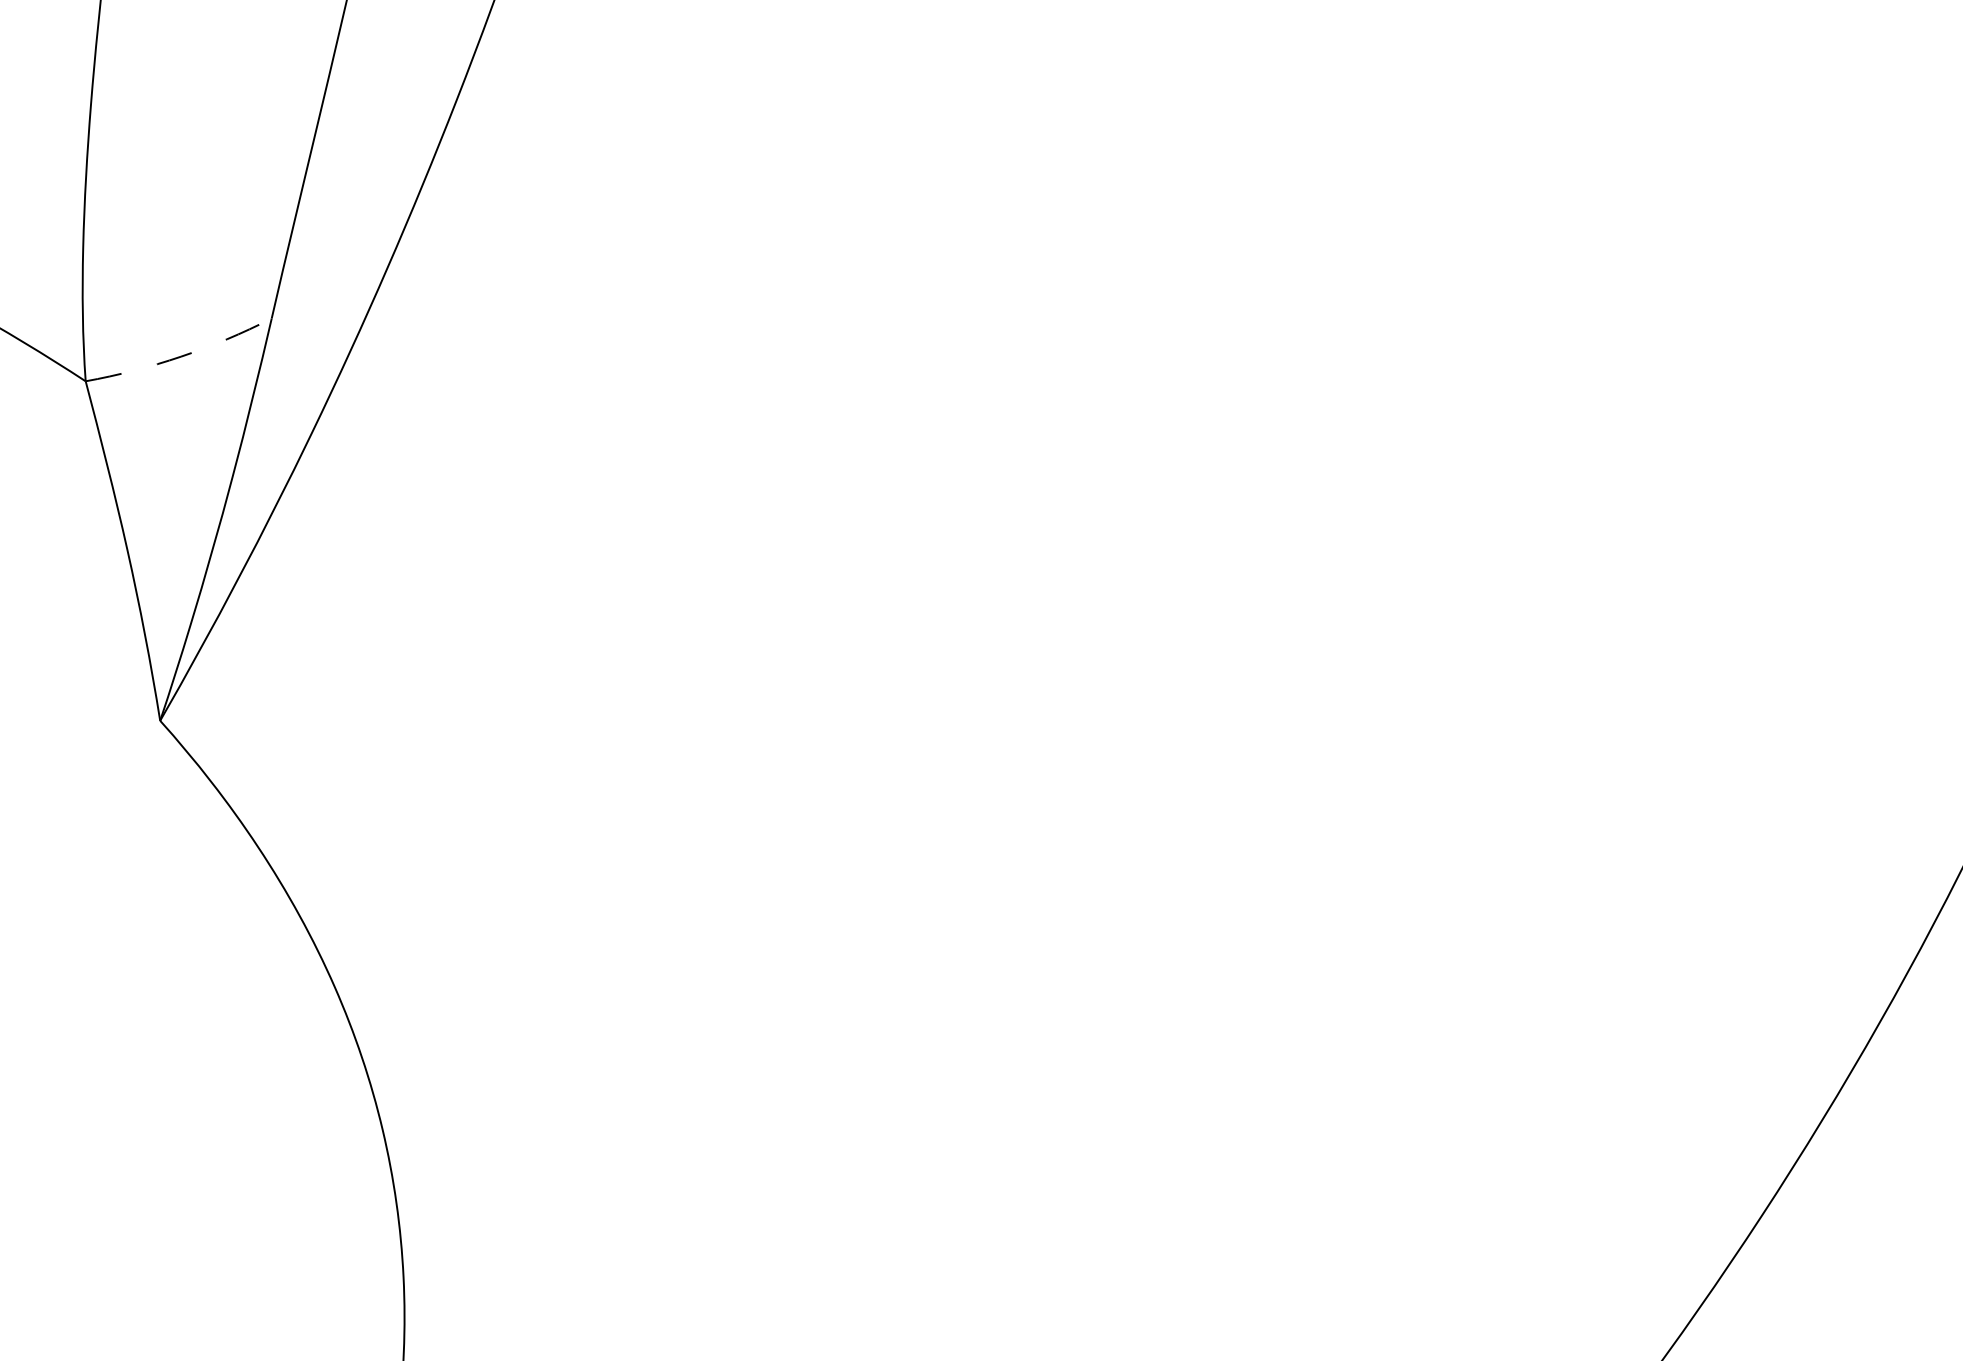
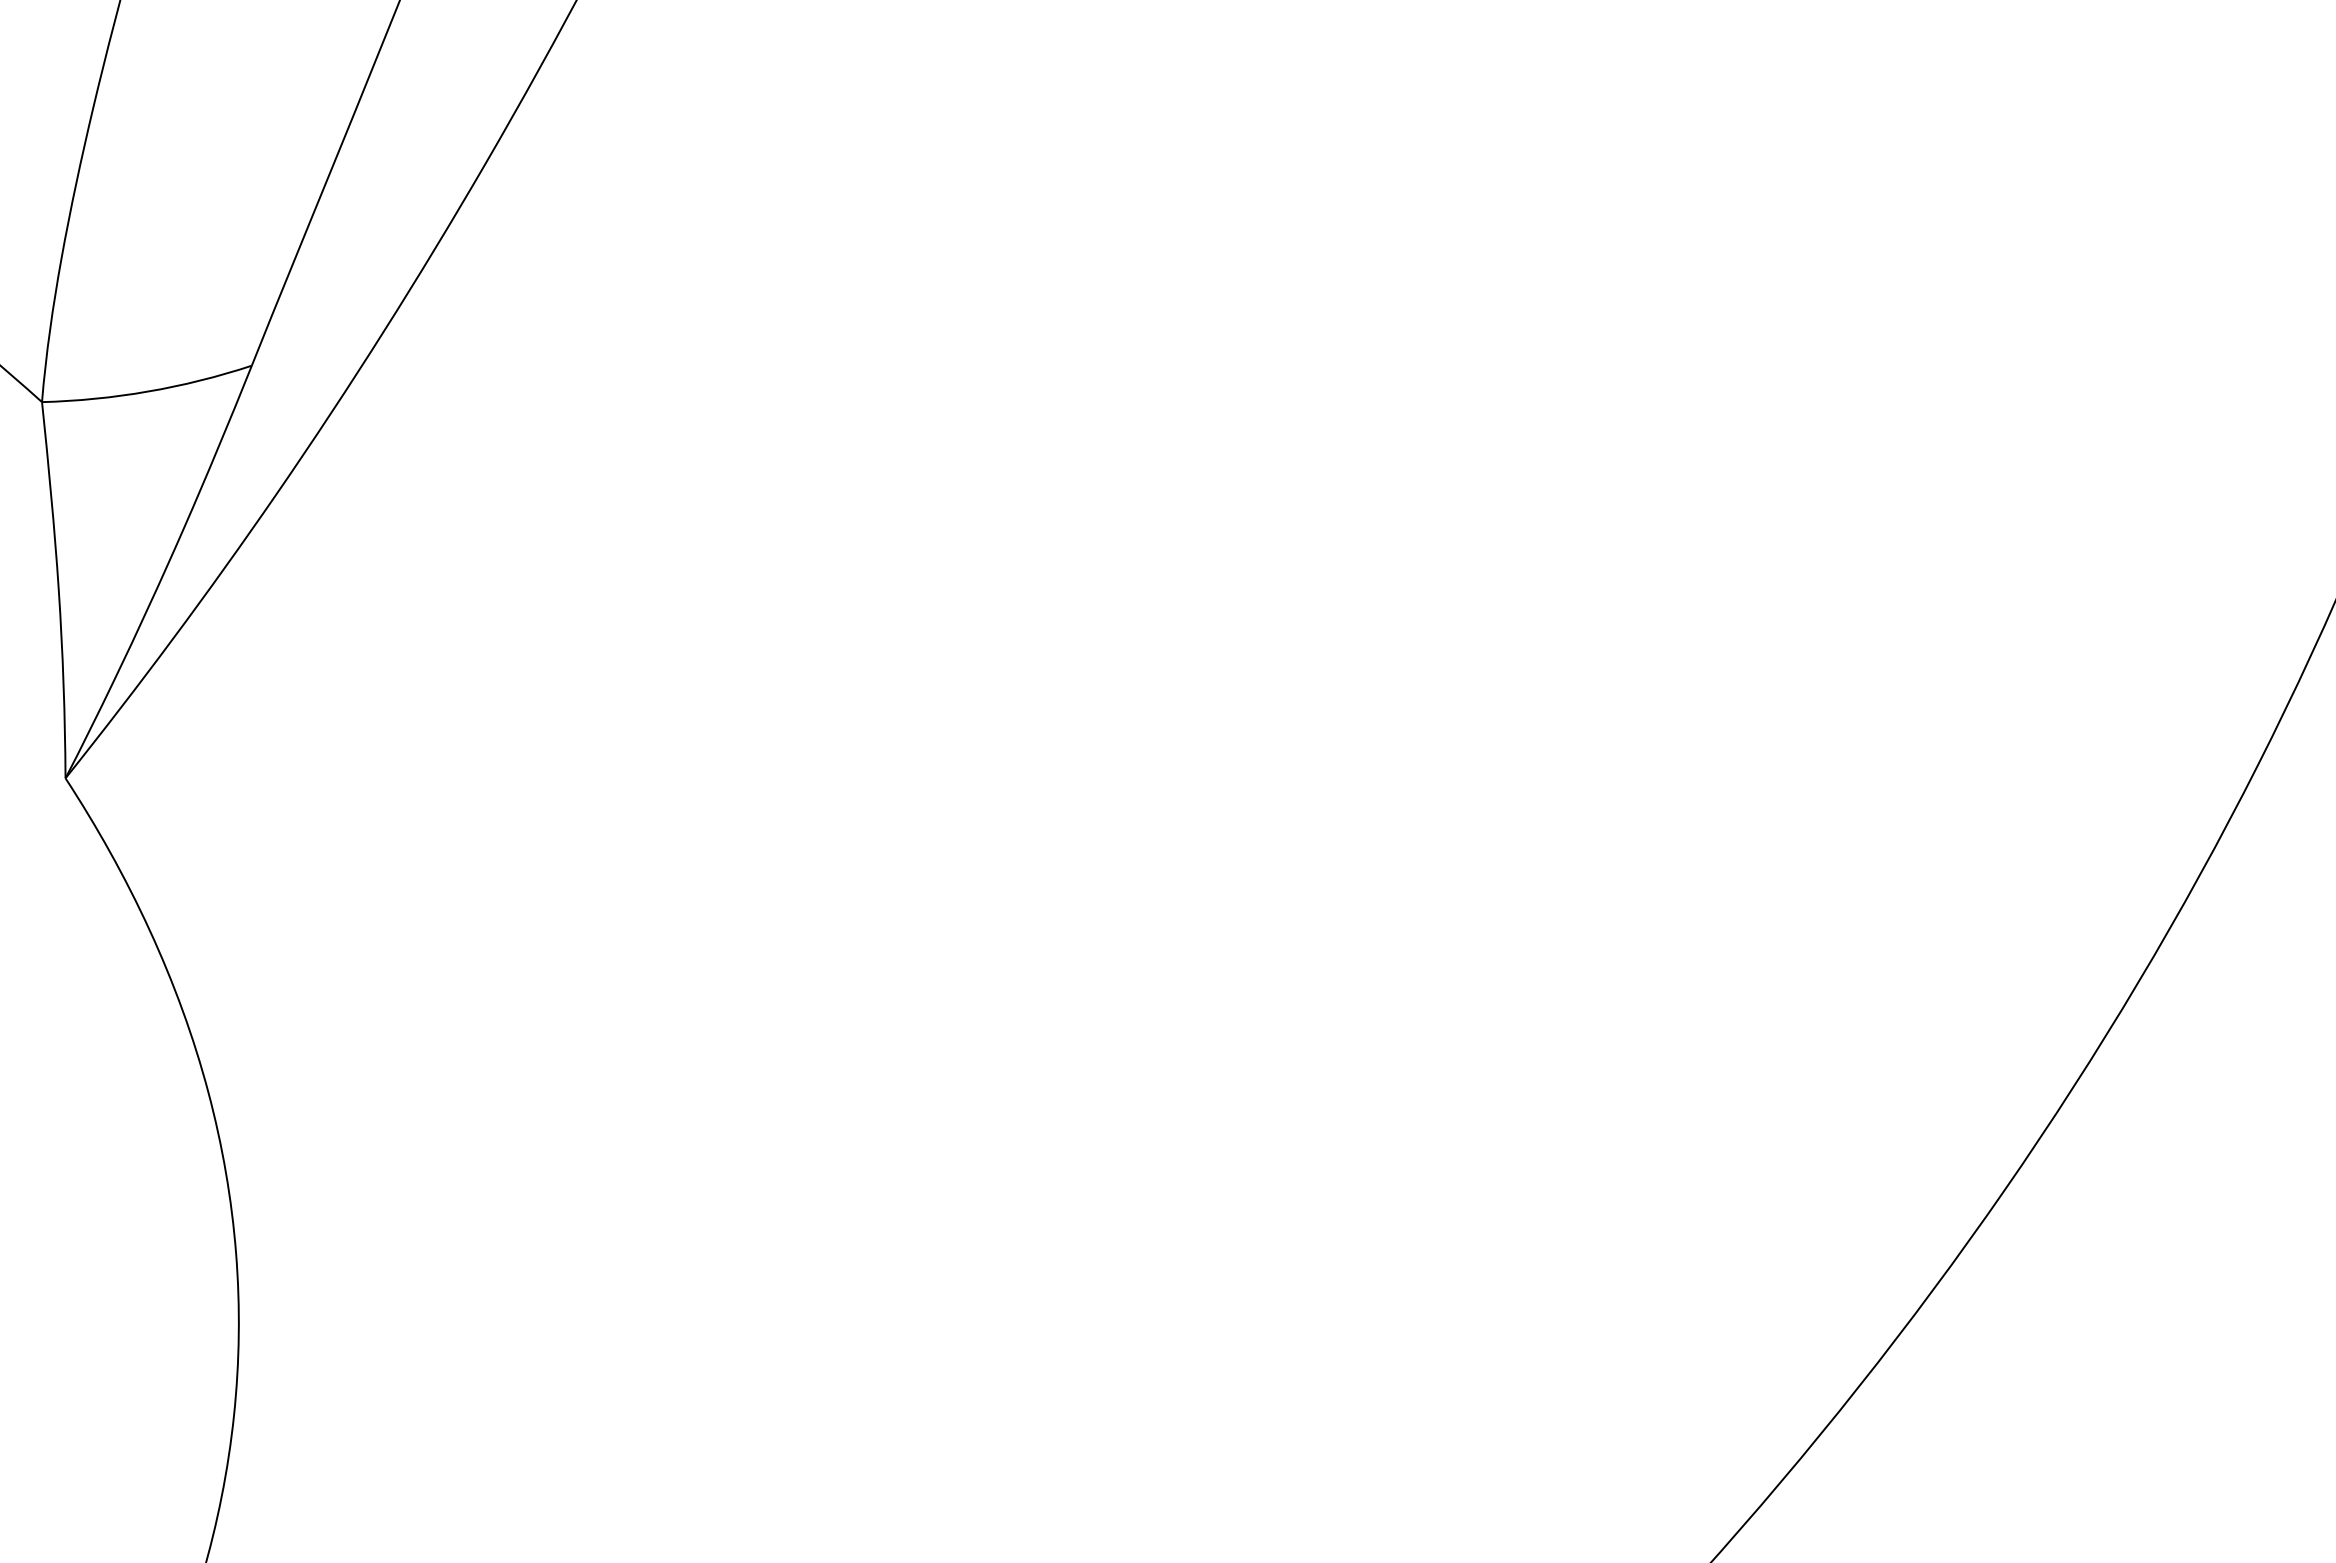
arc: (181, 356) -> (148, 391), dashed -> solid

